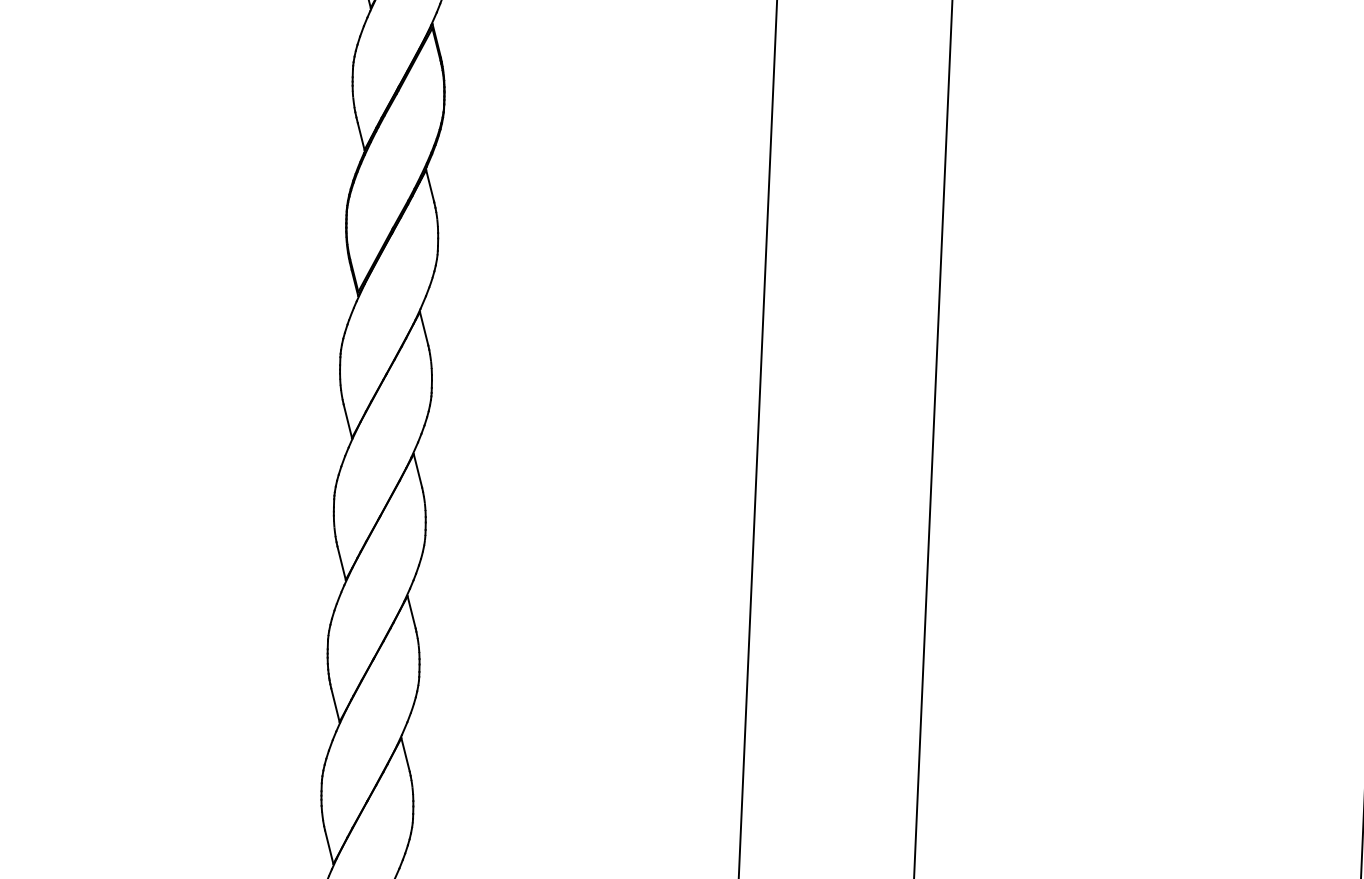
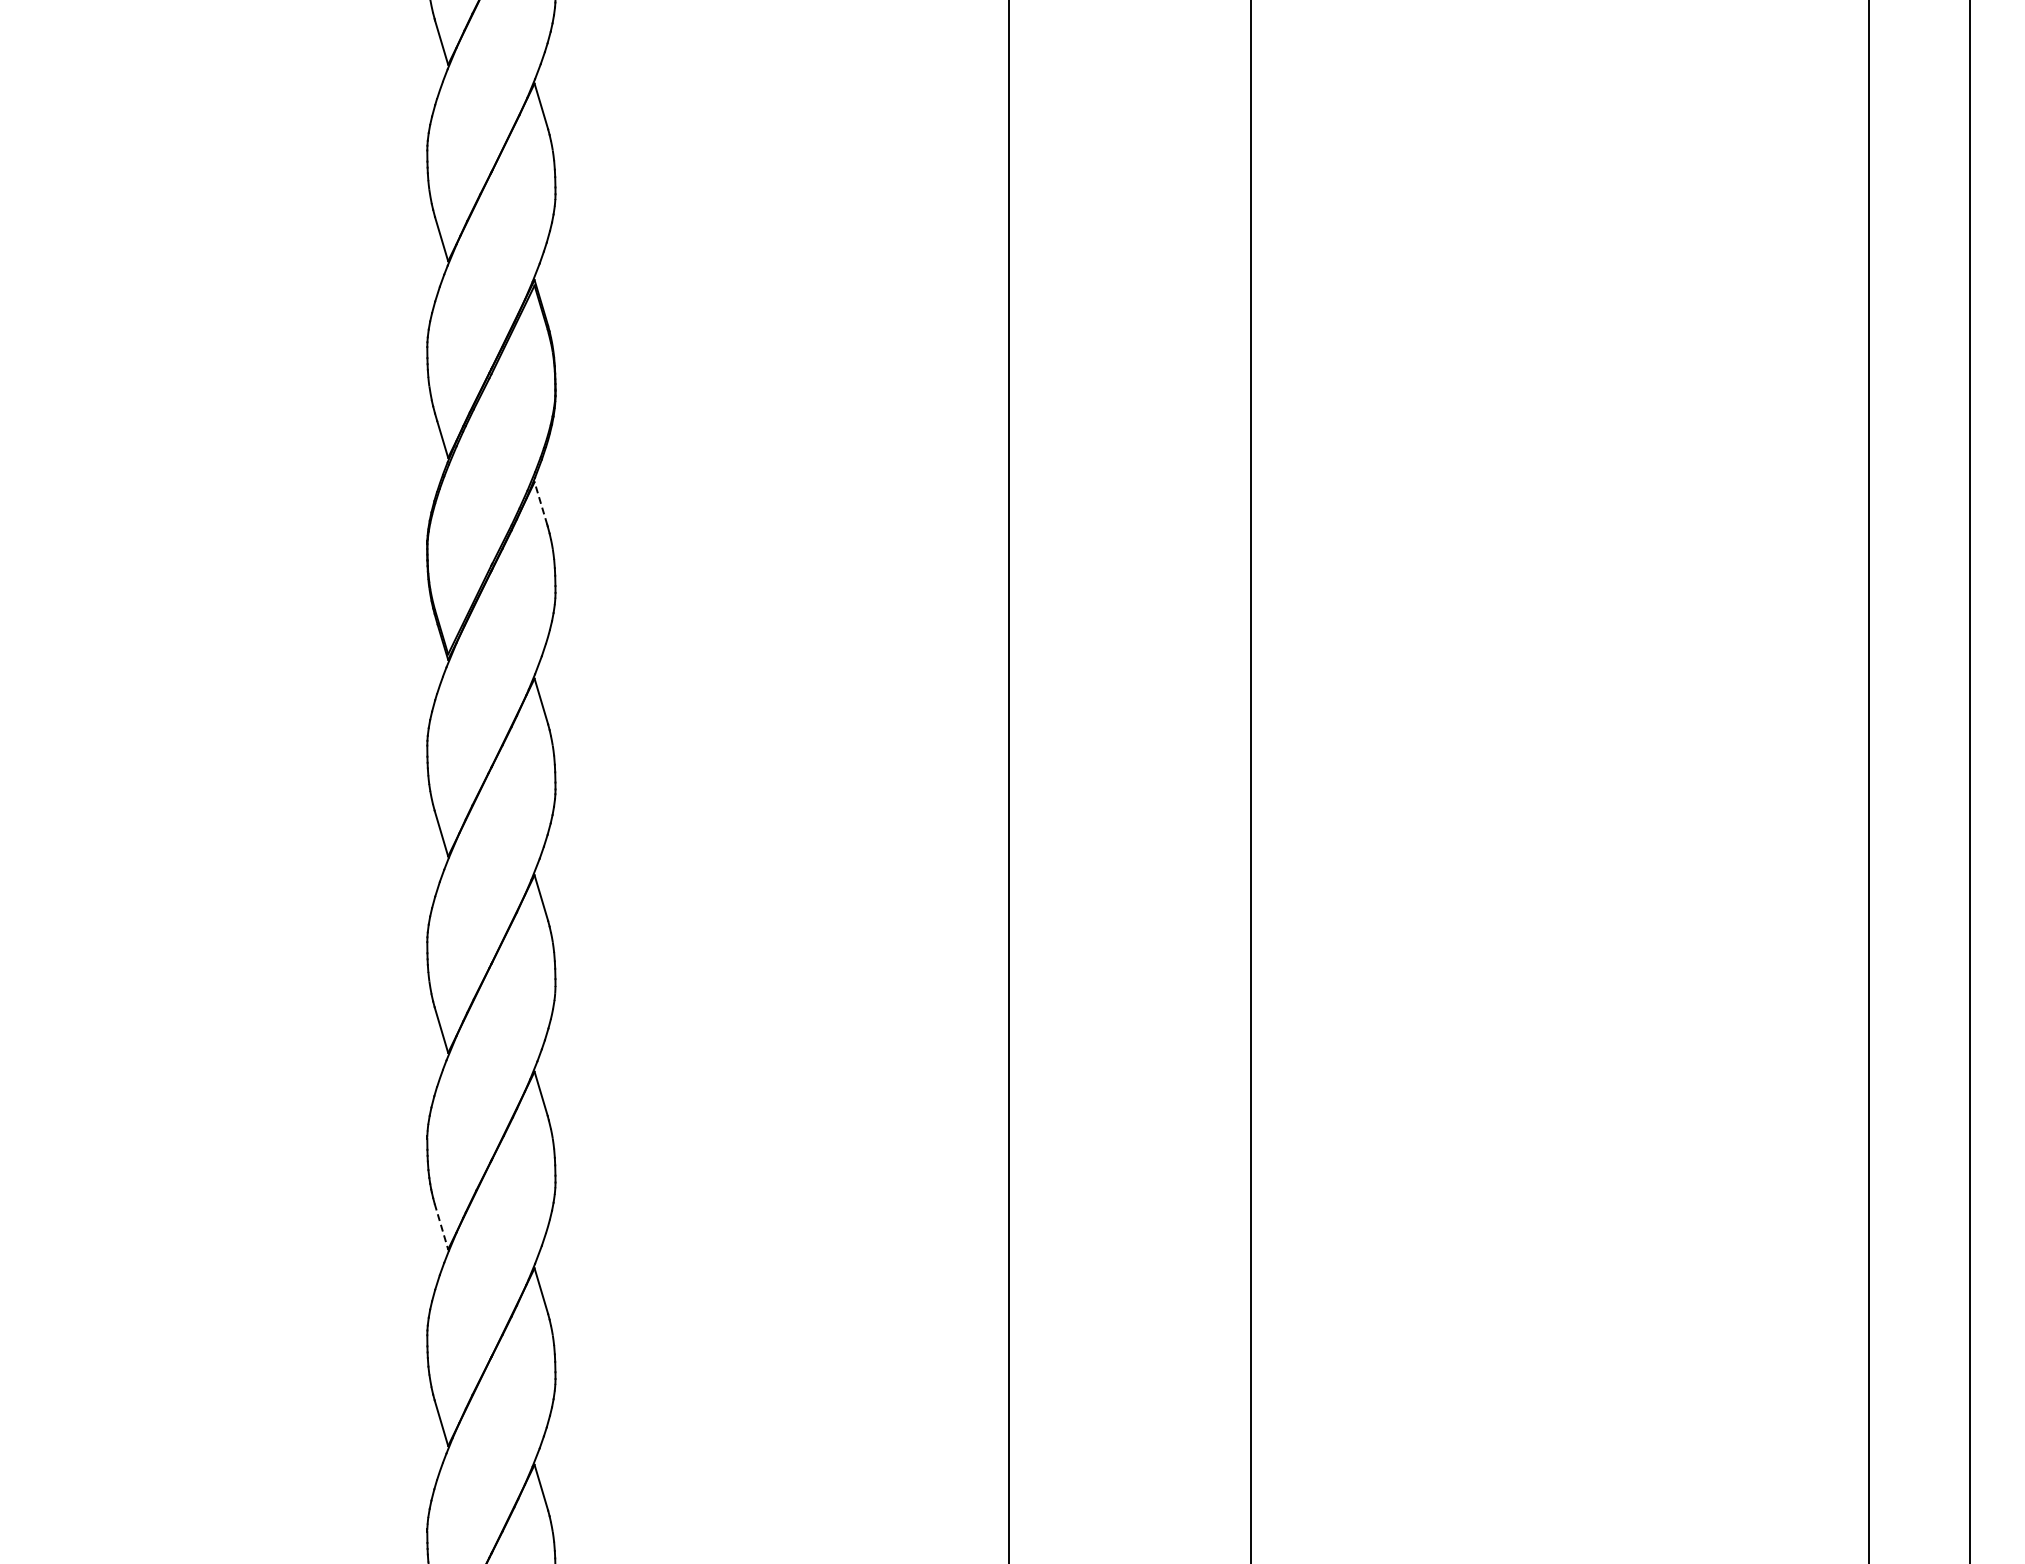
line: (429, 185) -> (540, 503), solid -> dashed
line: (335, 705) -> (441, 1226), solid -> dashed

